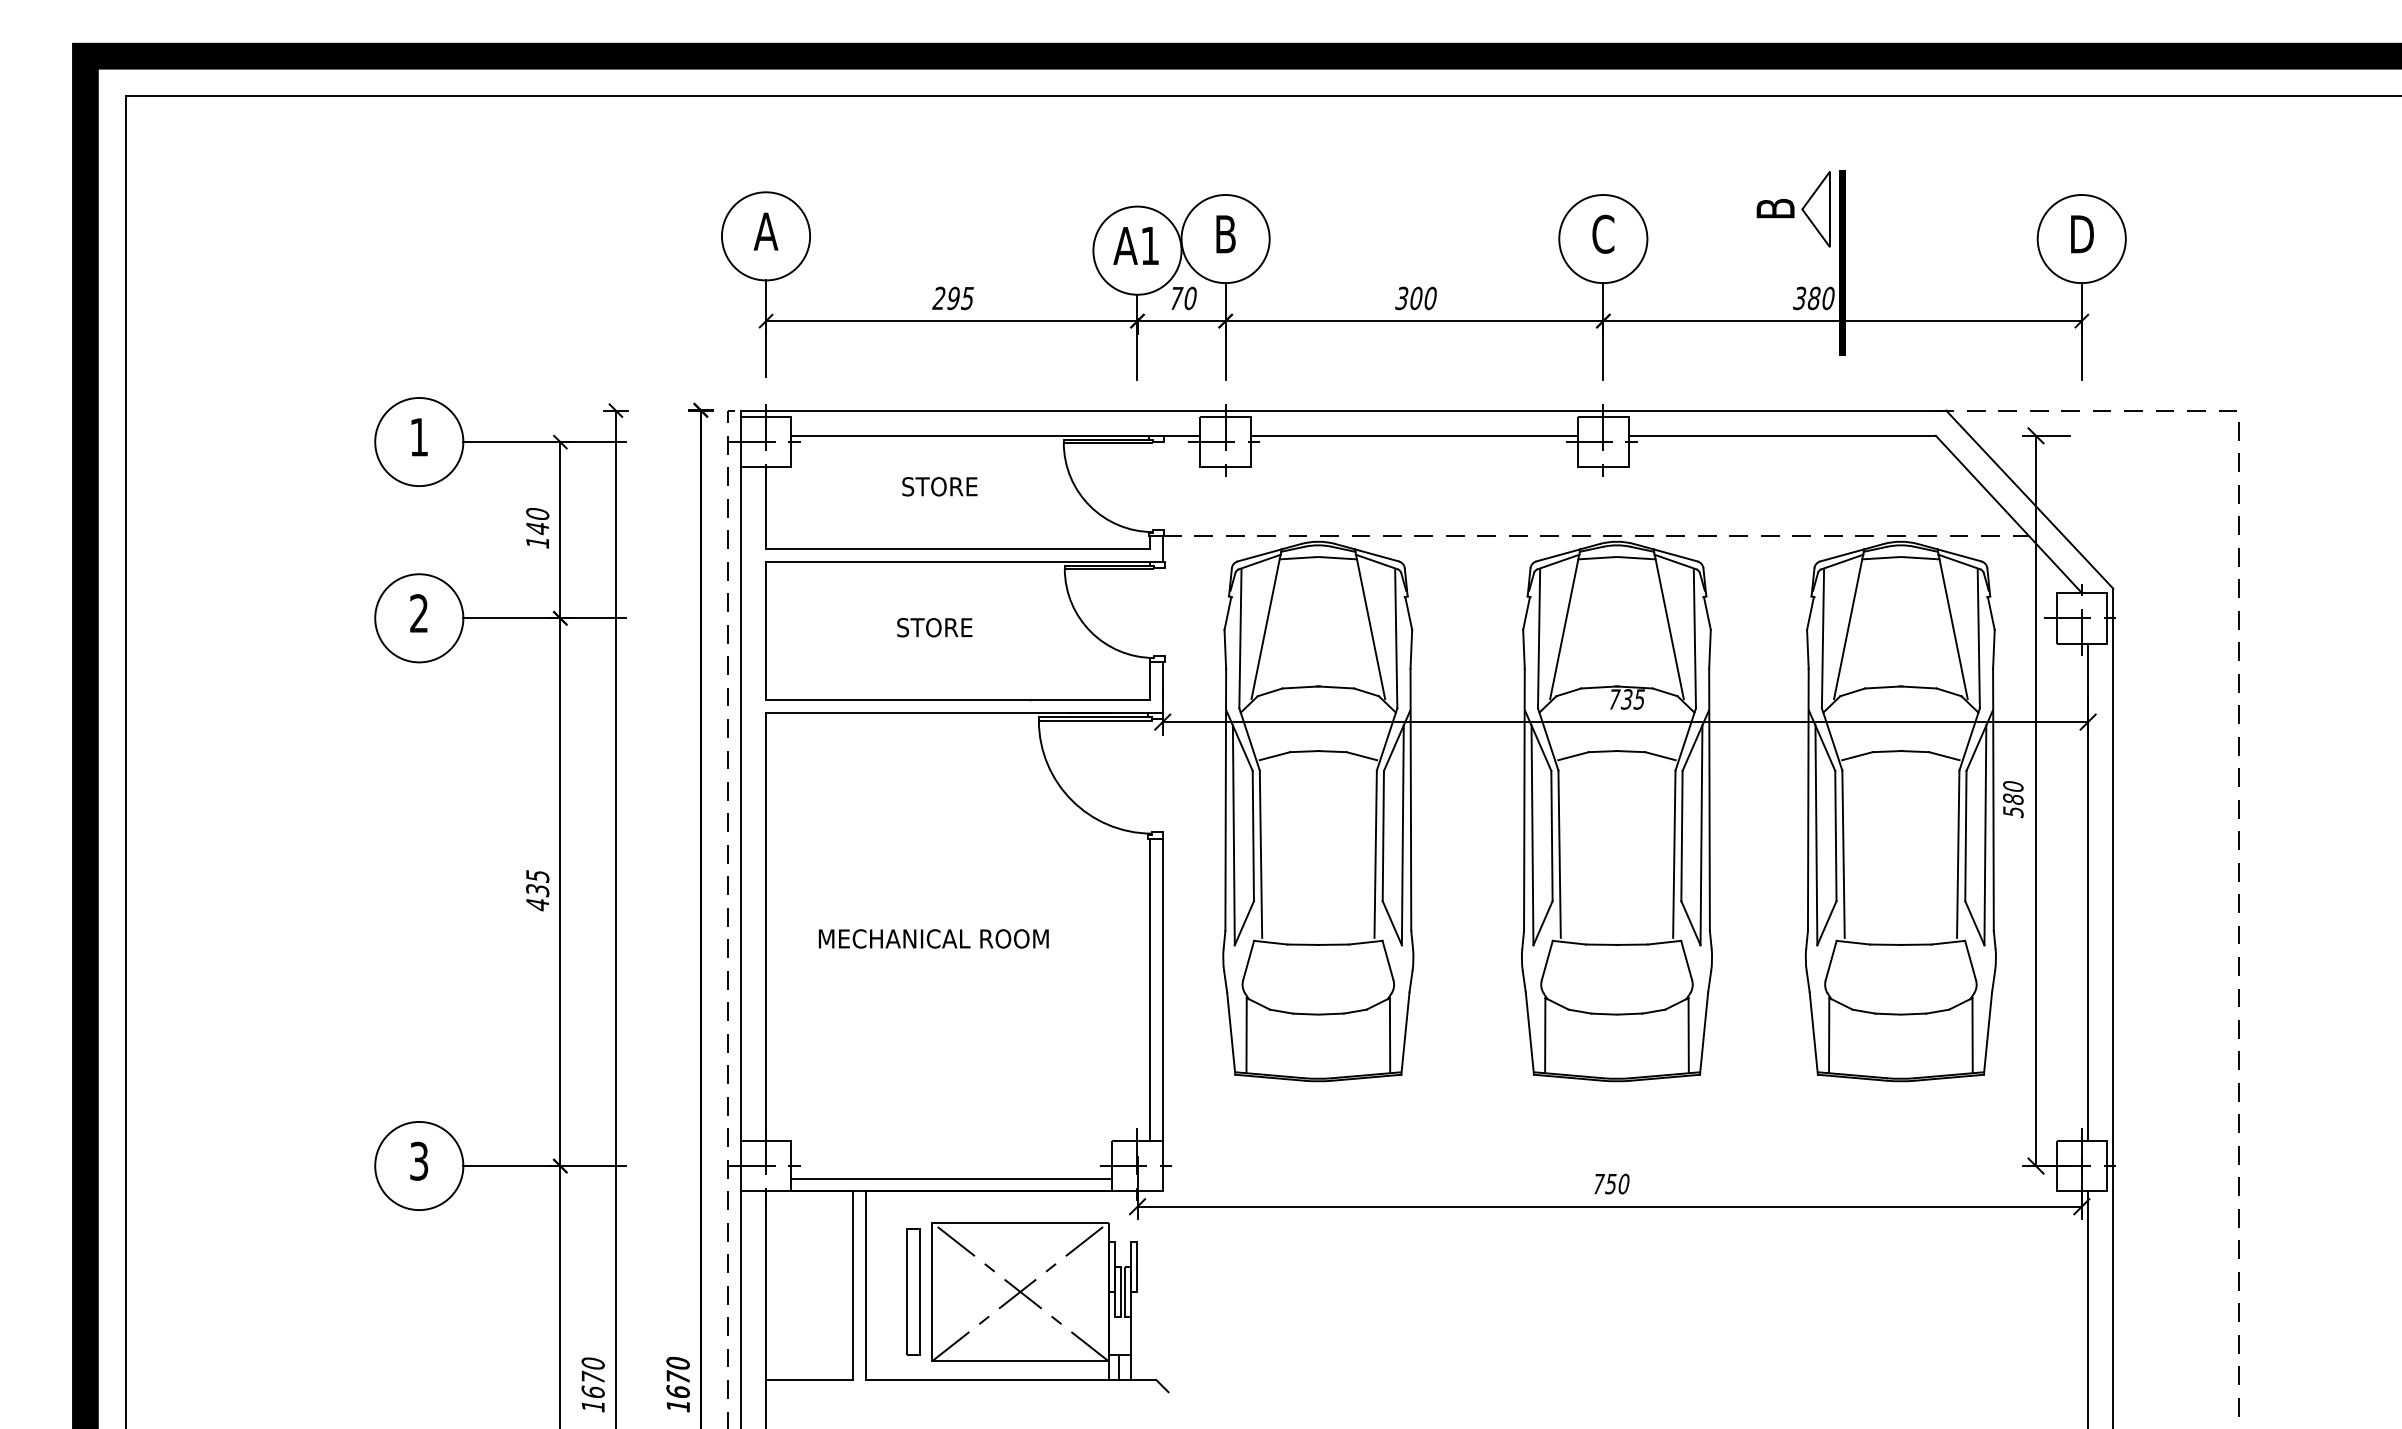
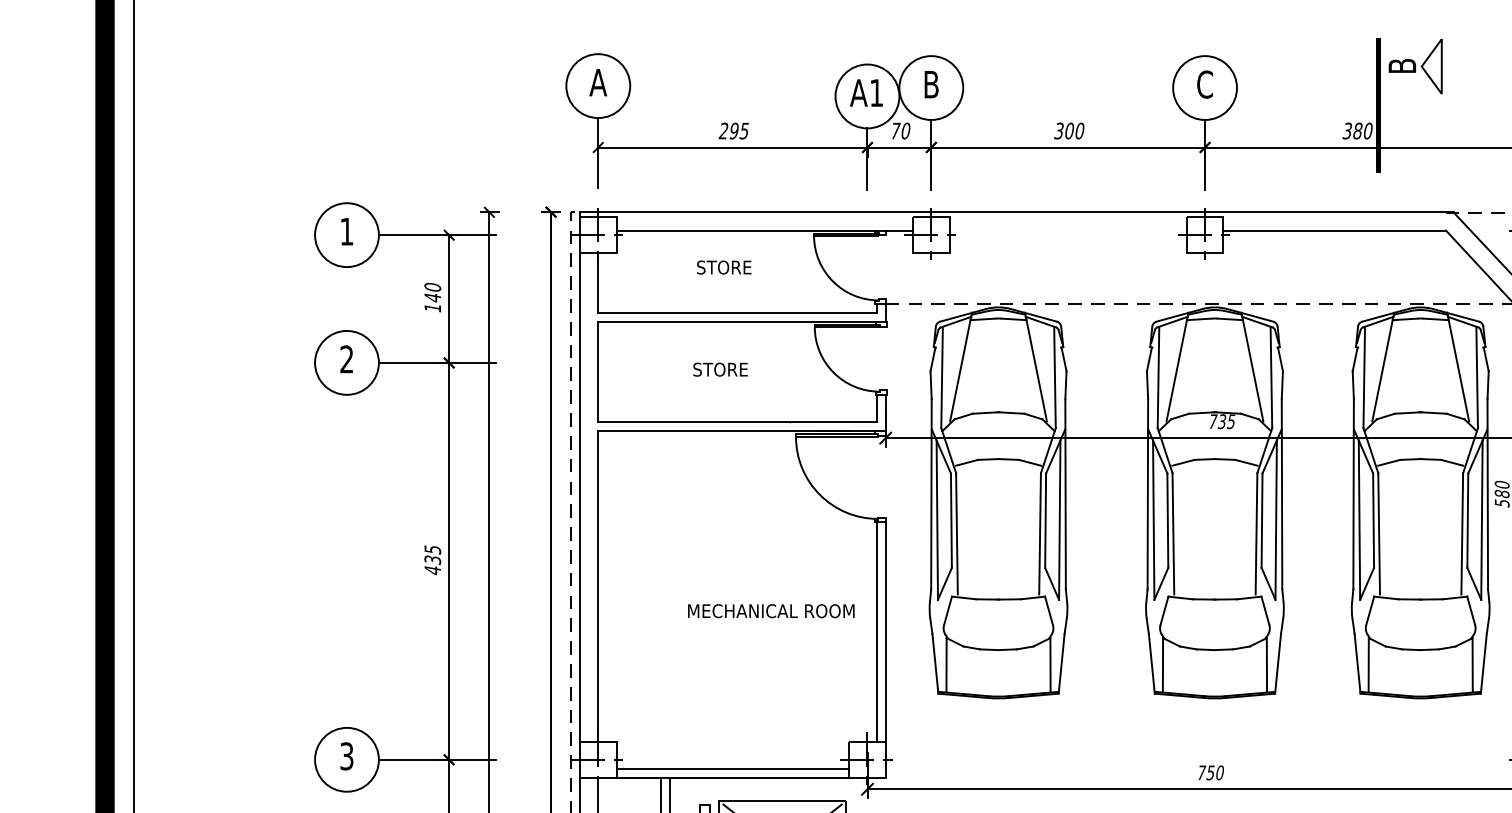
part: (1793, 209) -> (1415, 66), moved
line: (1414, 435) -> (1068, 230), removed
text: (933, 938) -> (771, 610), moved

